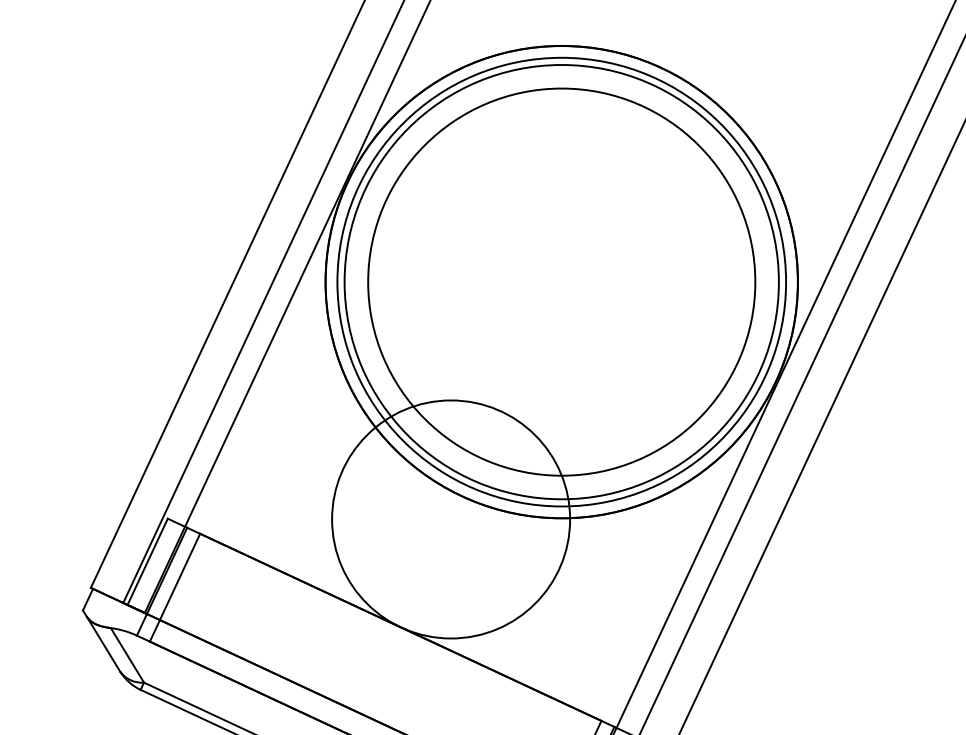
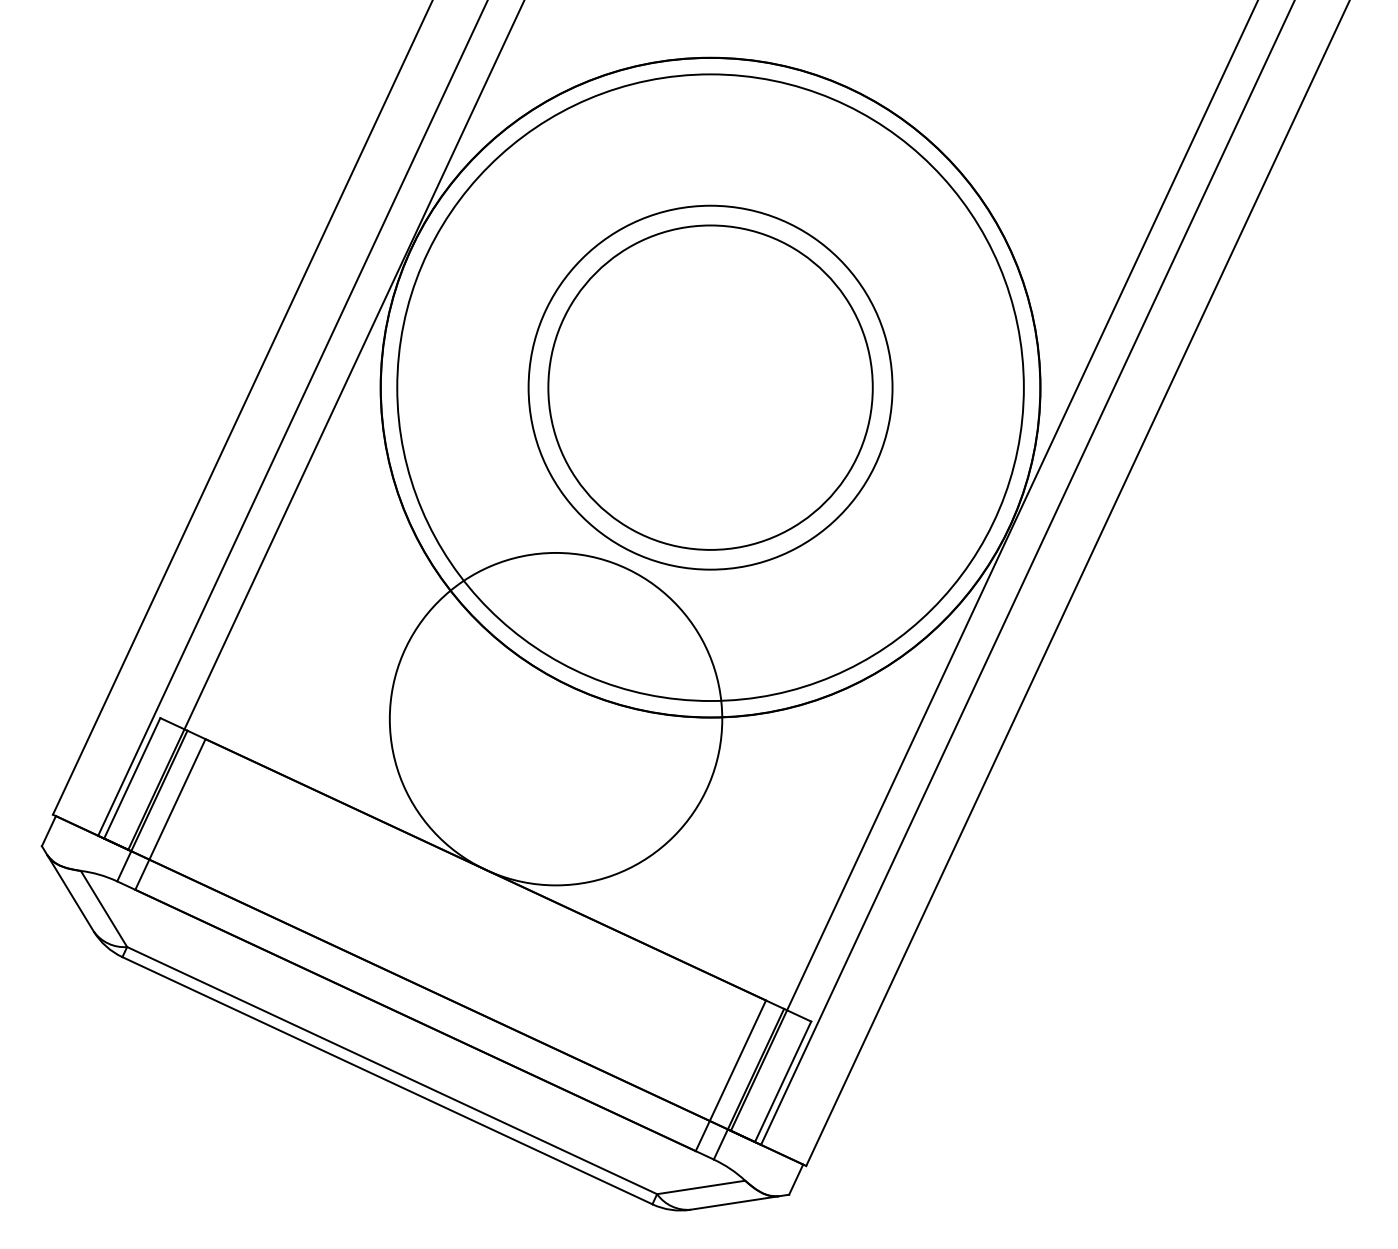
circle: (561, 282) -> (710, 387), size x0.6
circle: (561, 282) -> (710, 387), size x0.6

